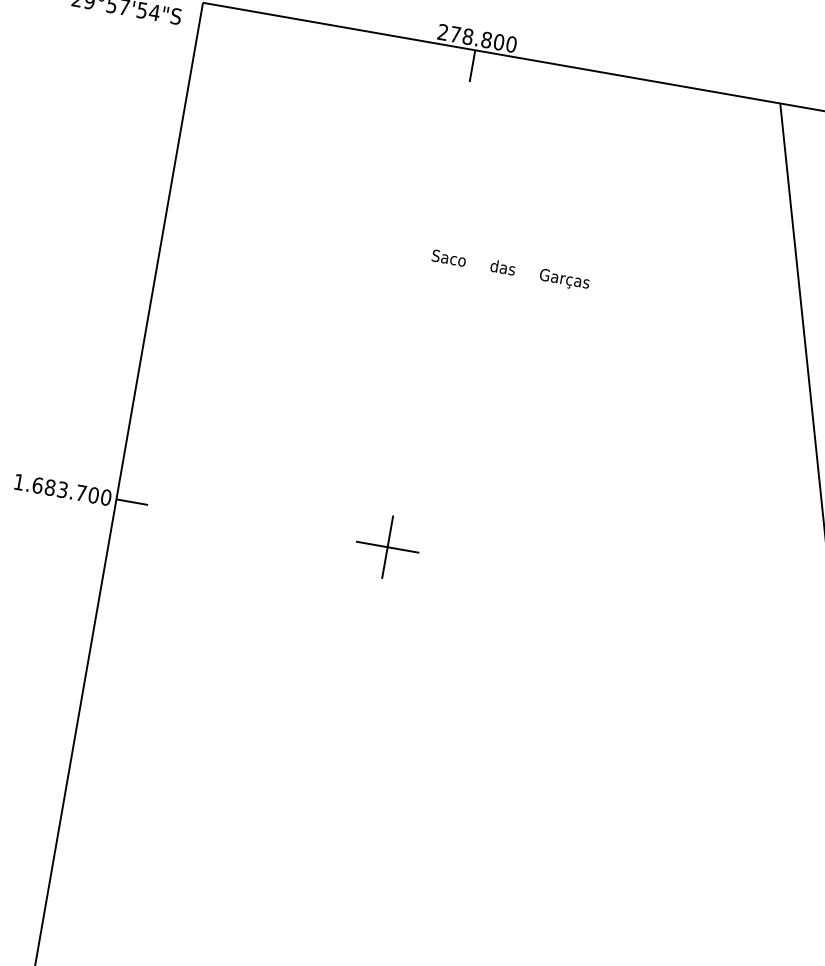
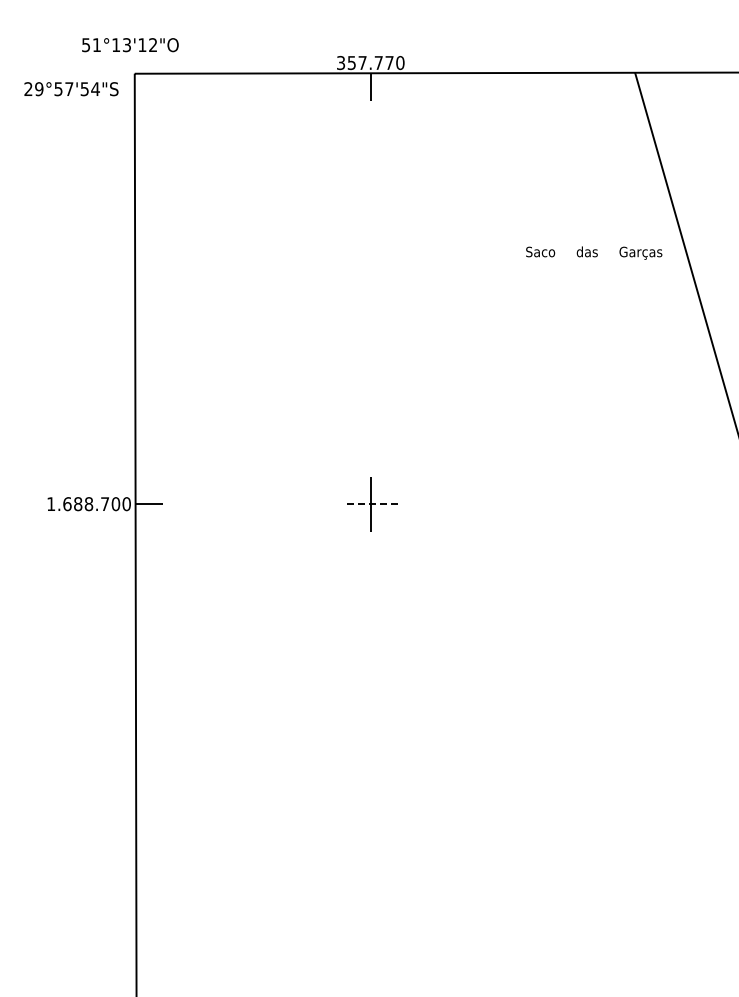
text: (471, 37) -> (365, 63), 278.800 -> 357.770
text: (511, 269) -> (594, 252), moved
text: (62, 490) -> (88, 504), 1.683.700 -> 1.688.700
line: (387, 547) -> (370, 504), solid -> dashed

